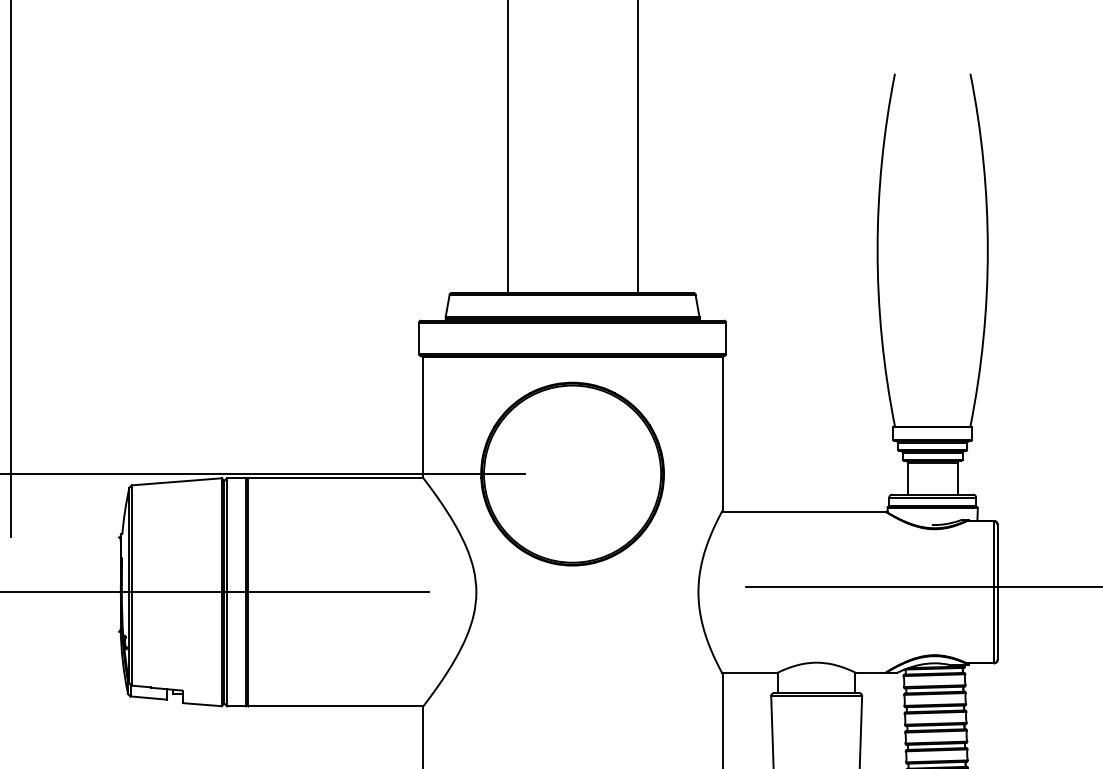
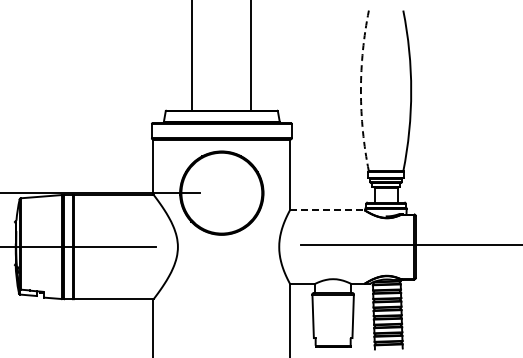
arc: (876, 251) -> (360, 91), solid -> dashed
line: (804, 512) -> (327, 210), solid -> dashed

